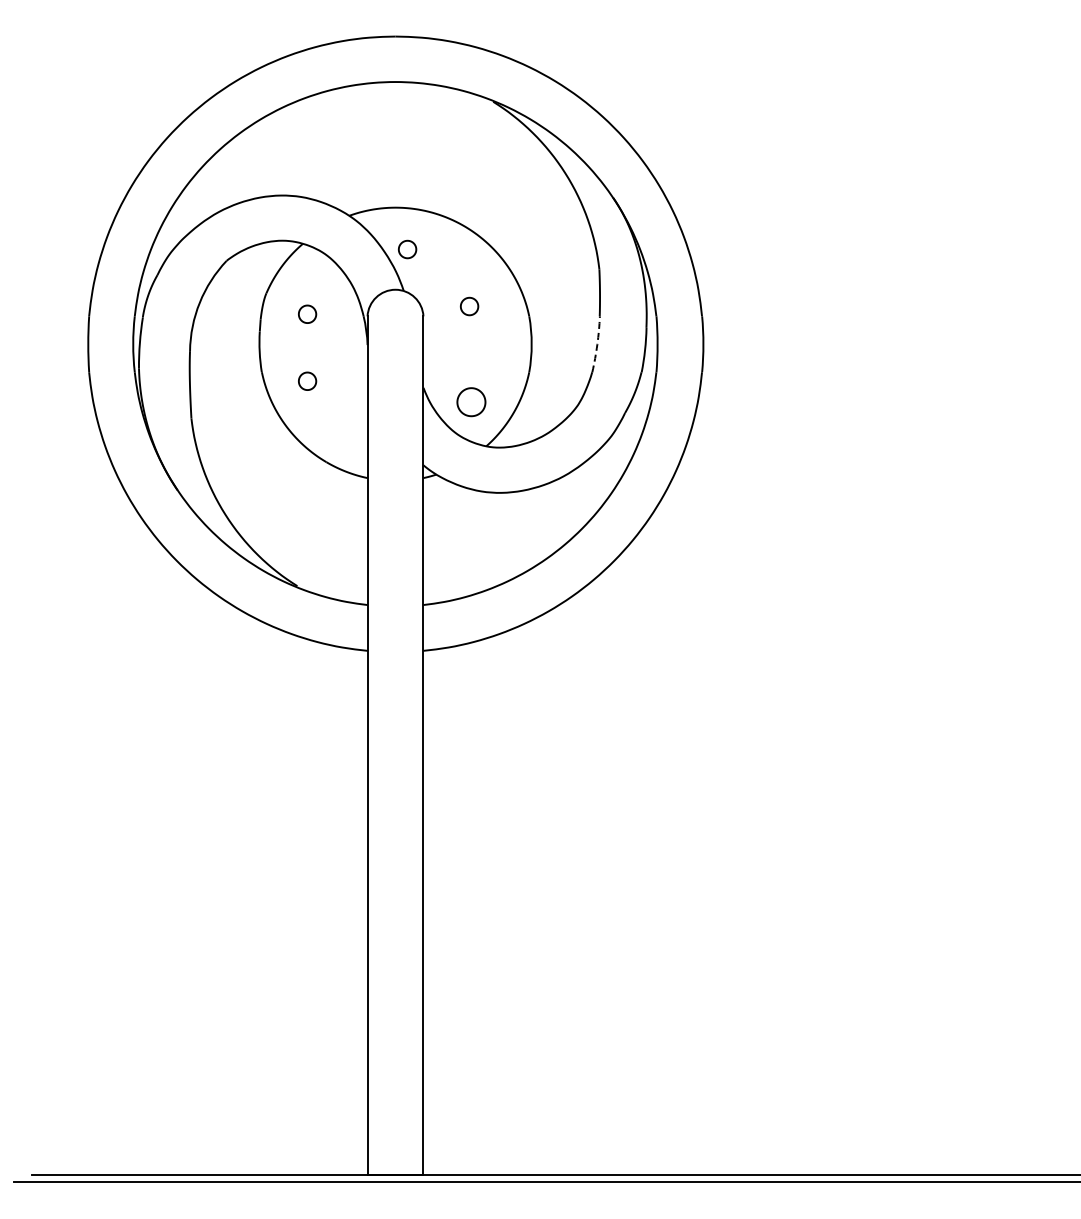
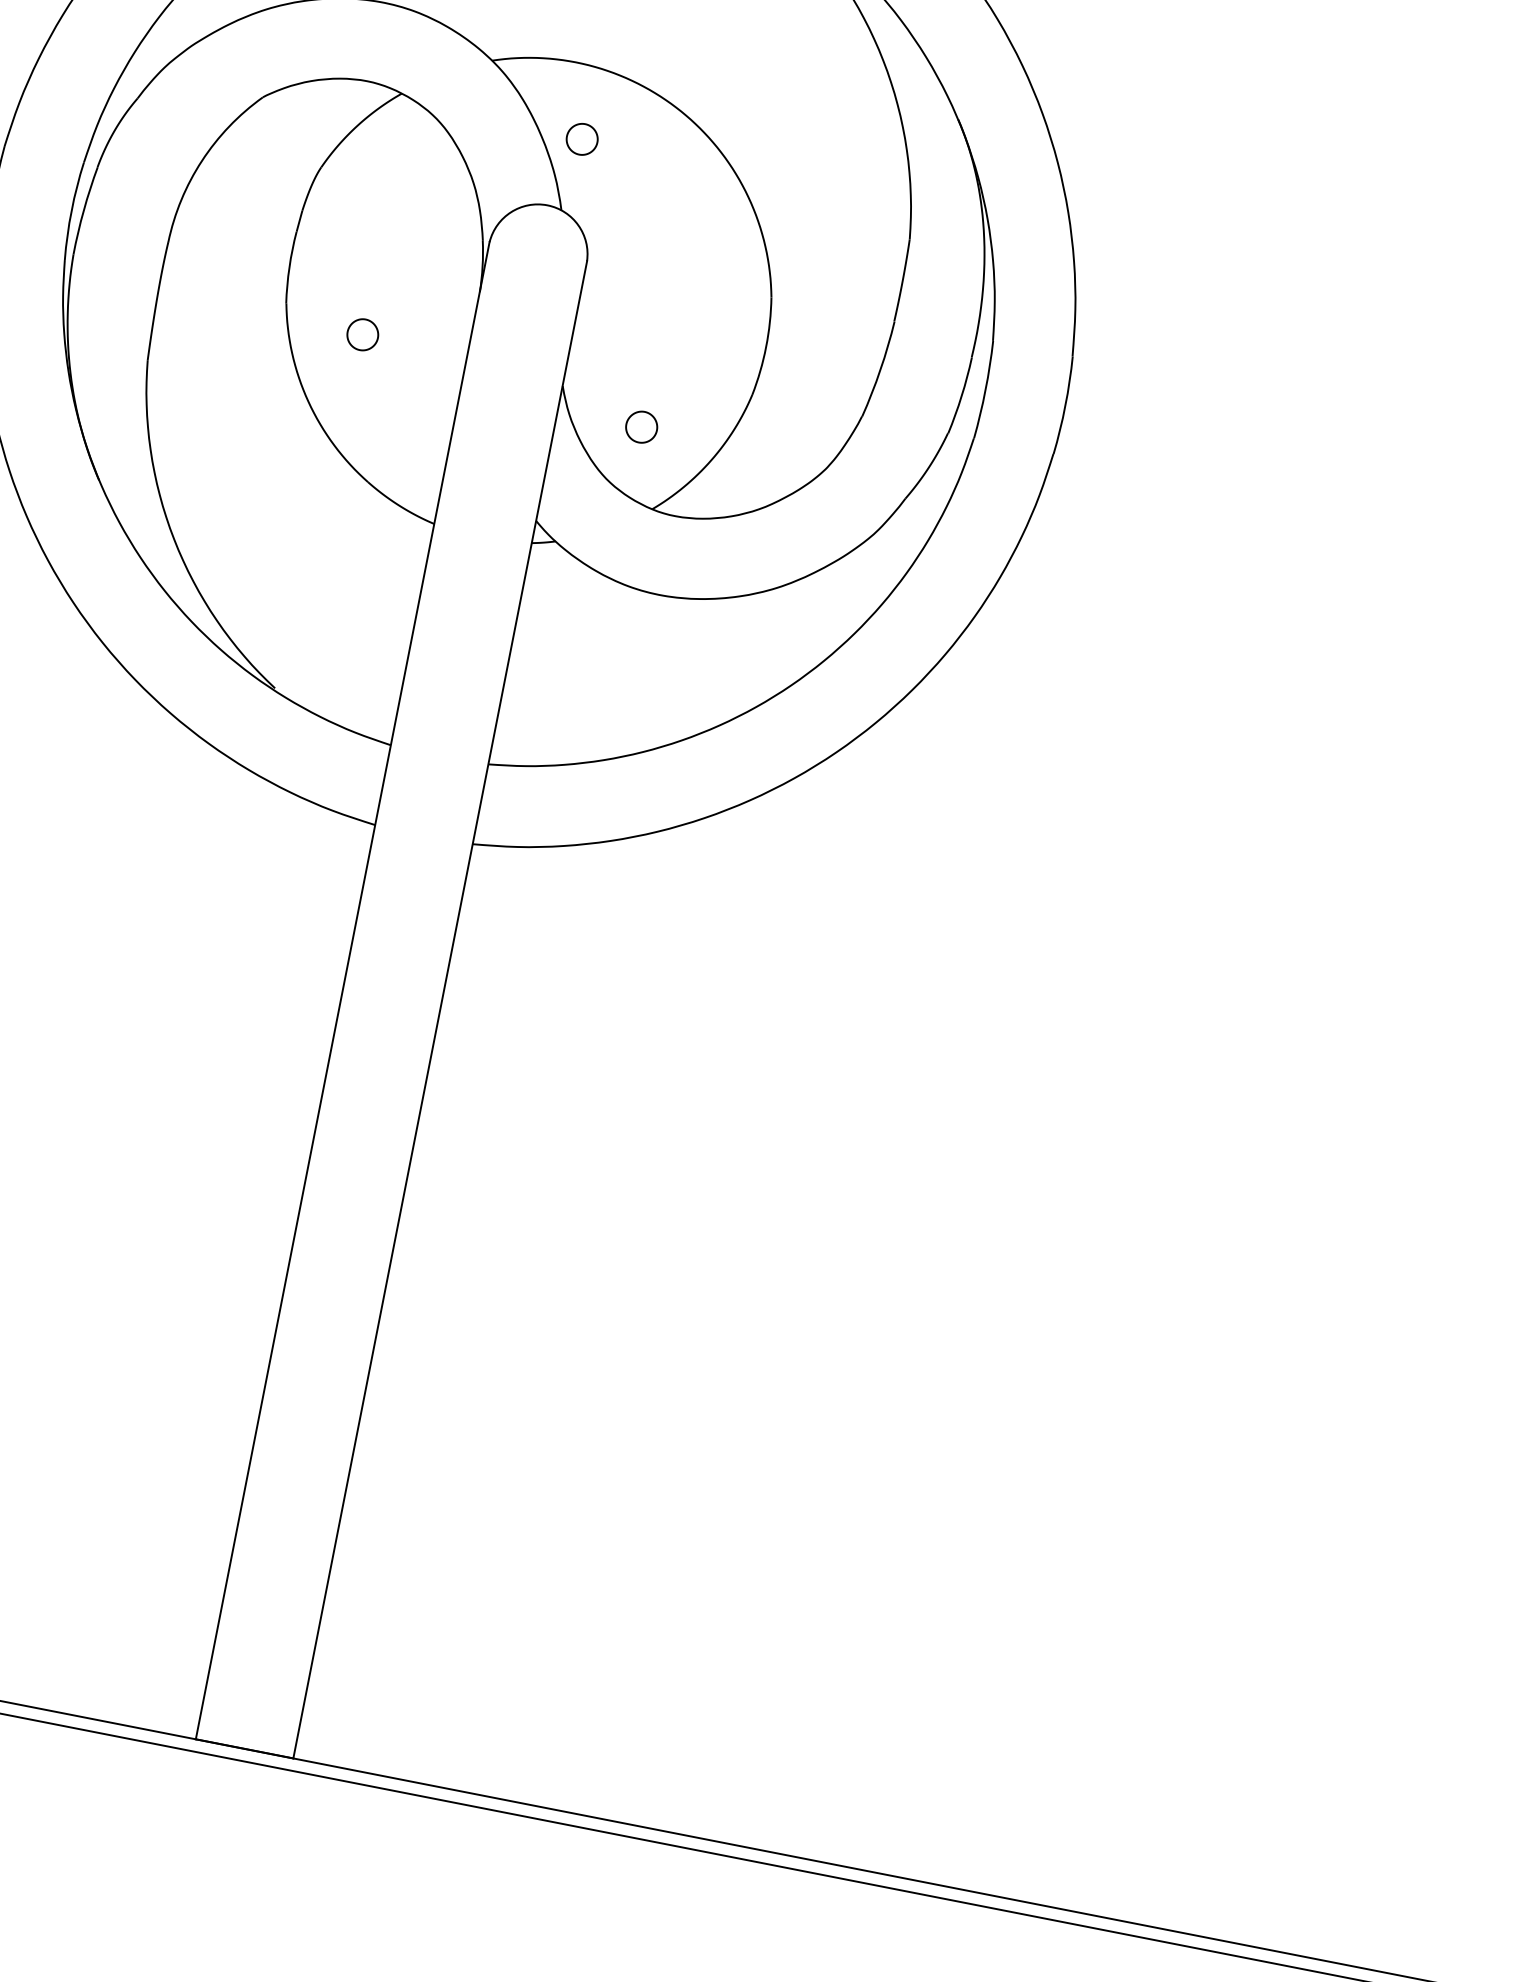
part: (469, 306) -> (670, 259), removed
part: (307, 313) -> (385, 216), removed
arc: (597, 344) -> (880, 369), dashed -> solid
part: (471, 401) -> (641, 426), size x0.62

